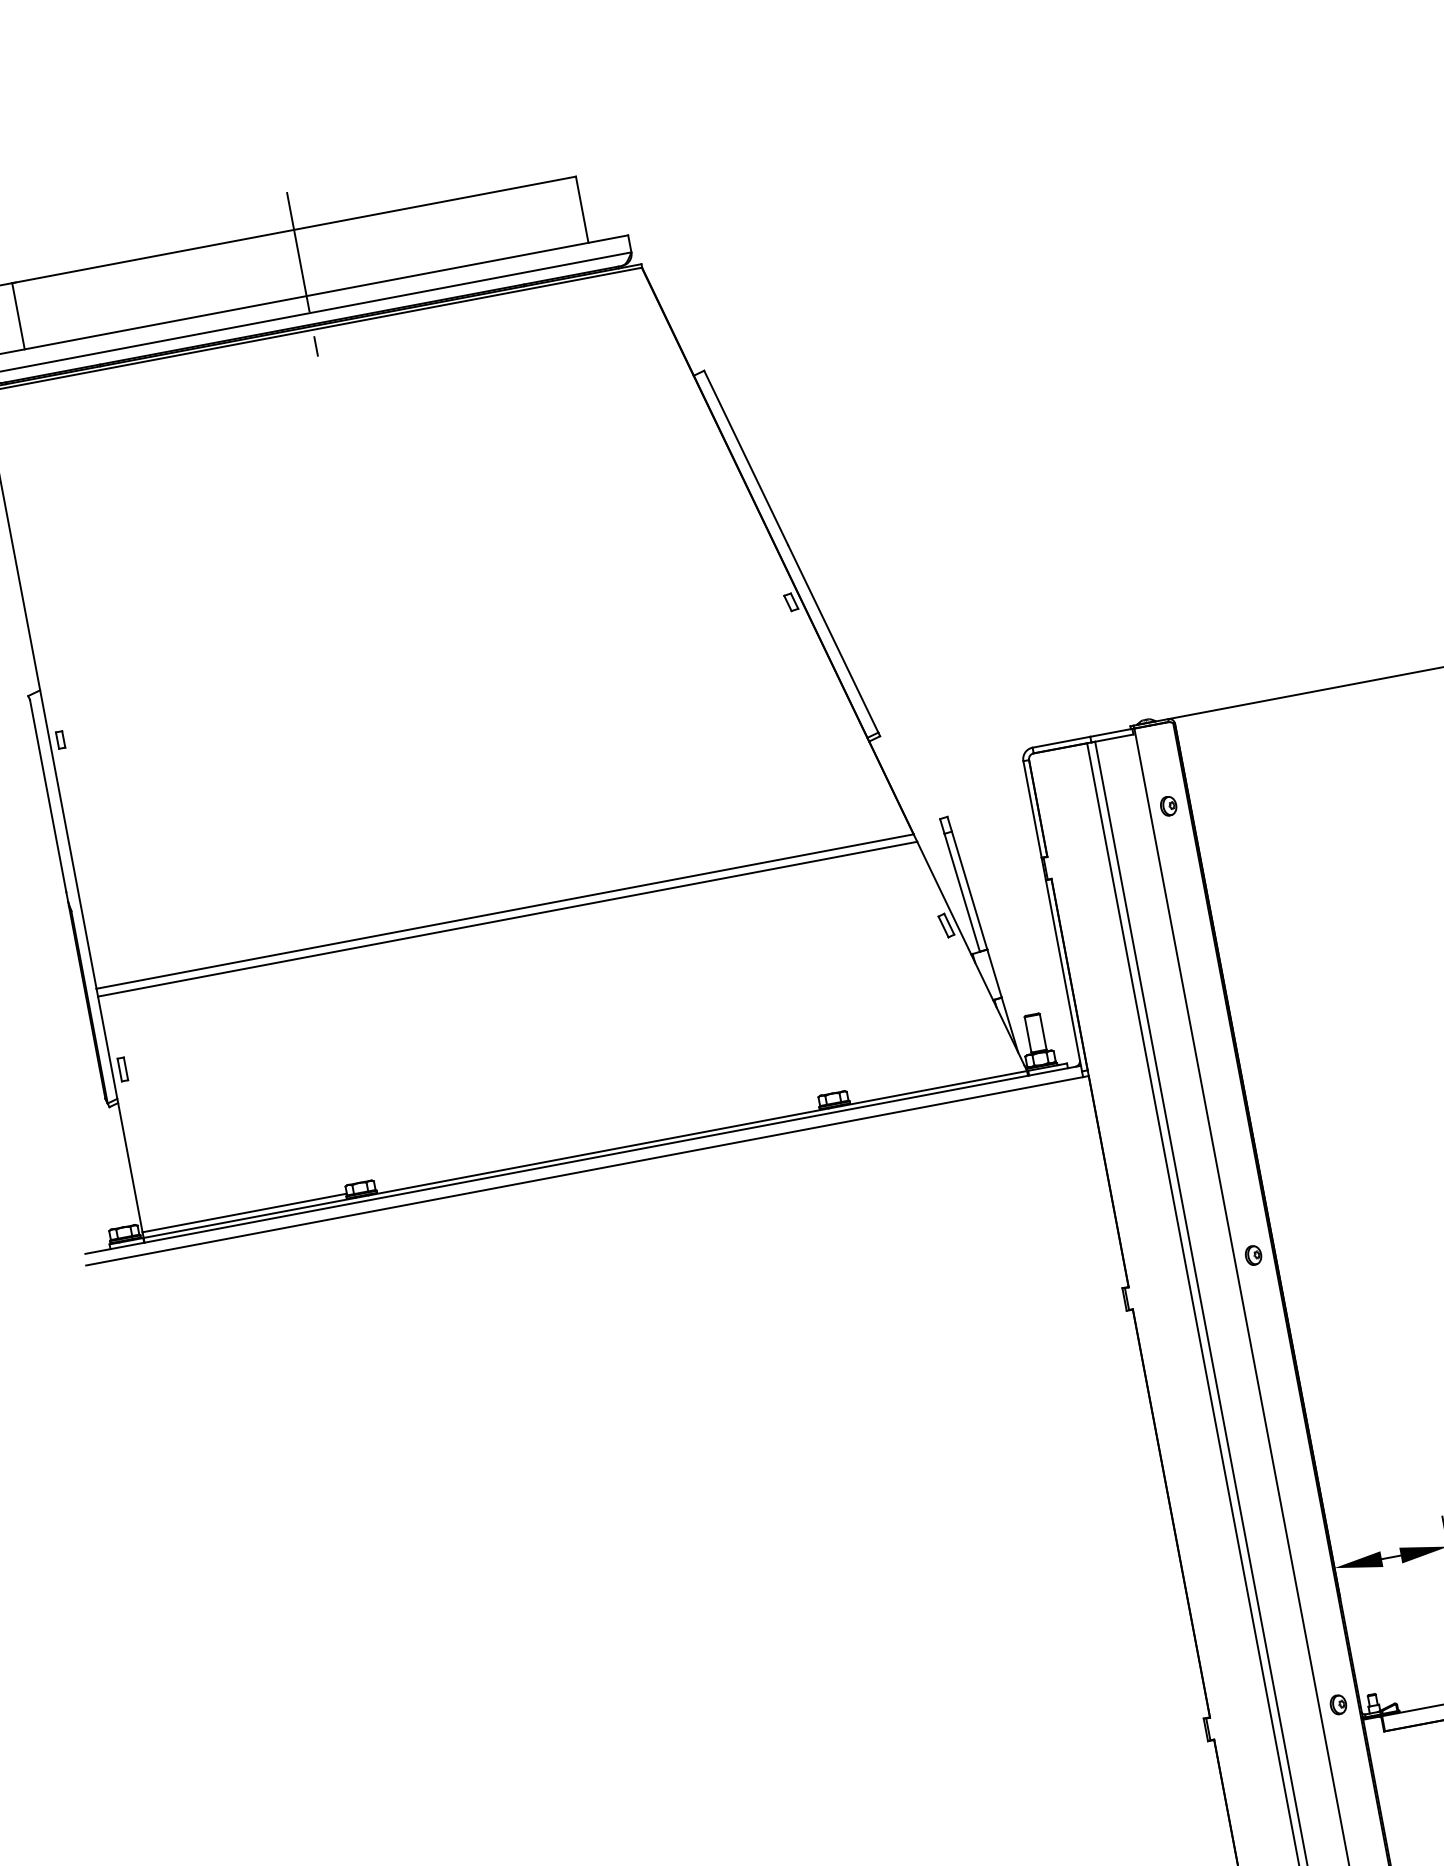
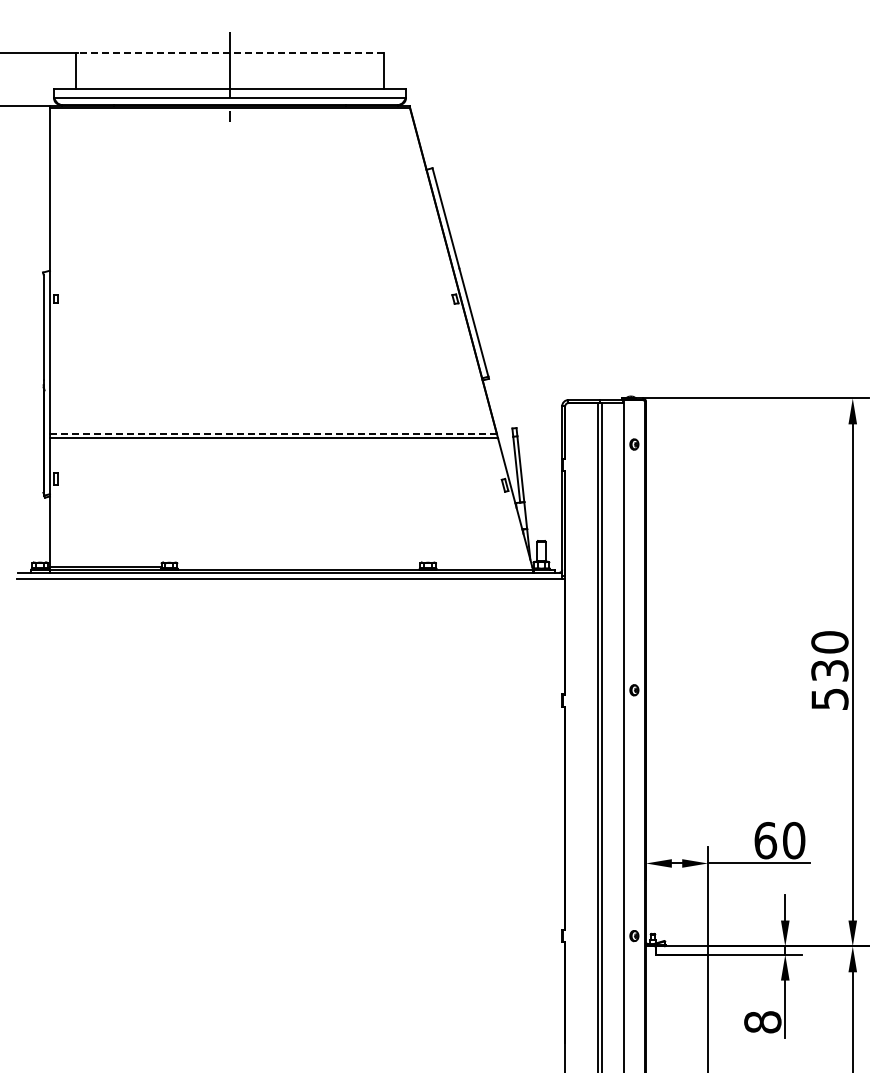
line: (293, 229) -> (229, 52), solid -> dashed
line: (505, 910) -> (273, 433), solid -> dashed

